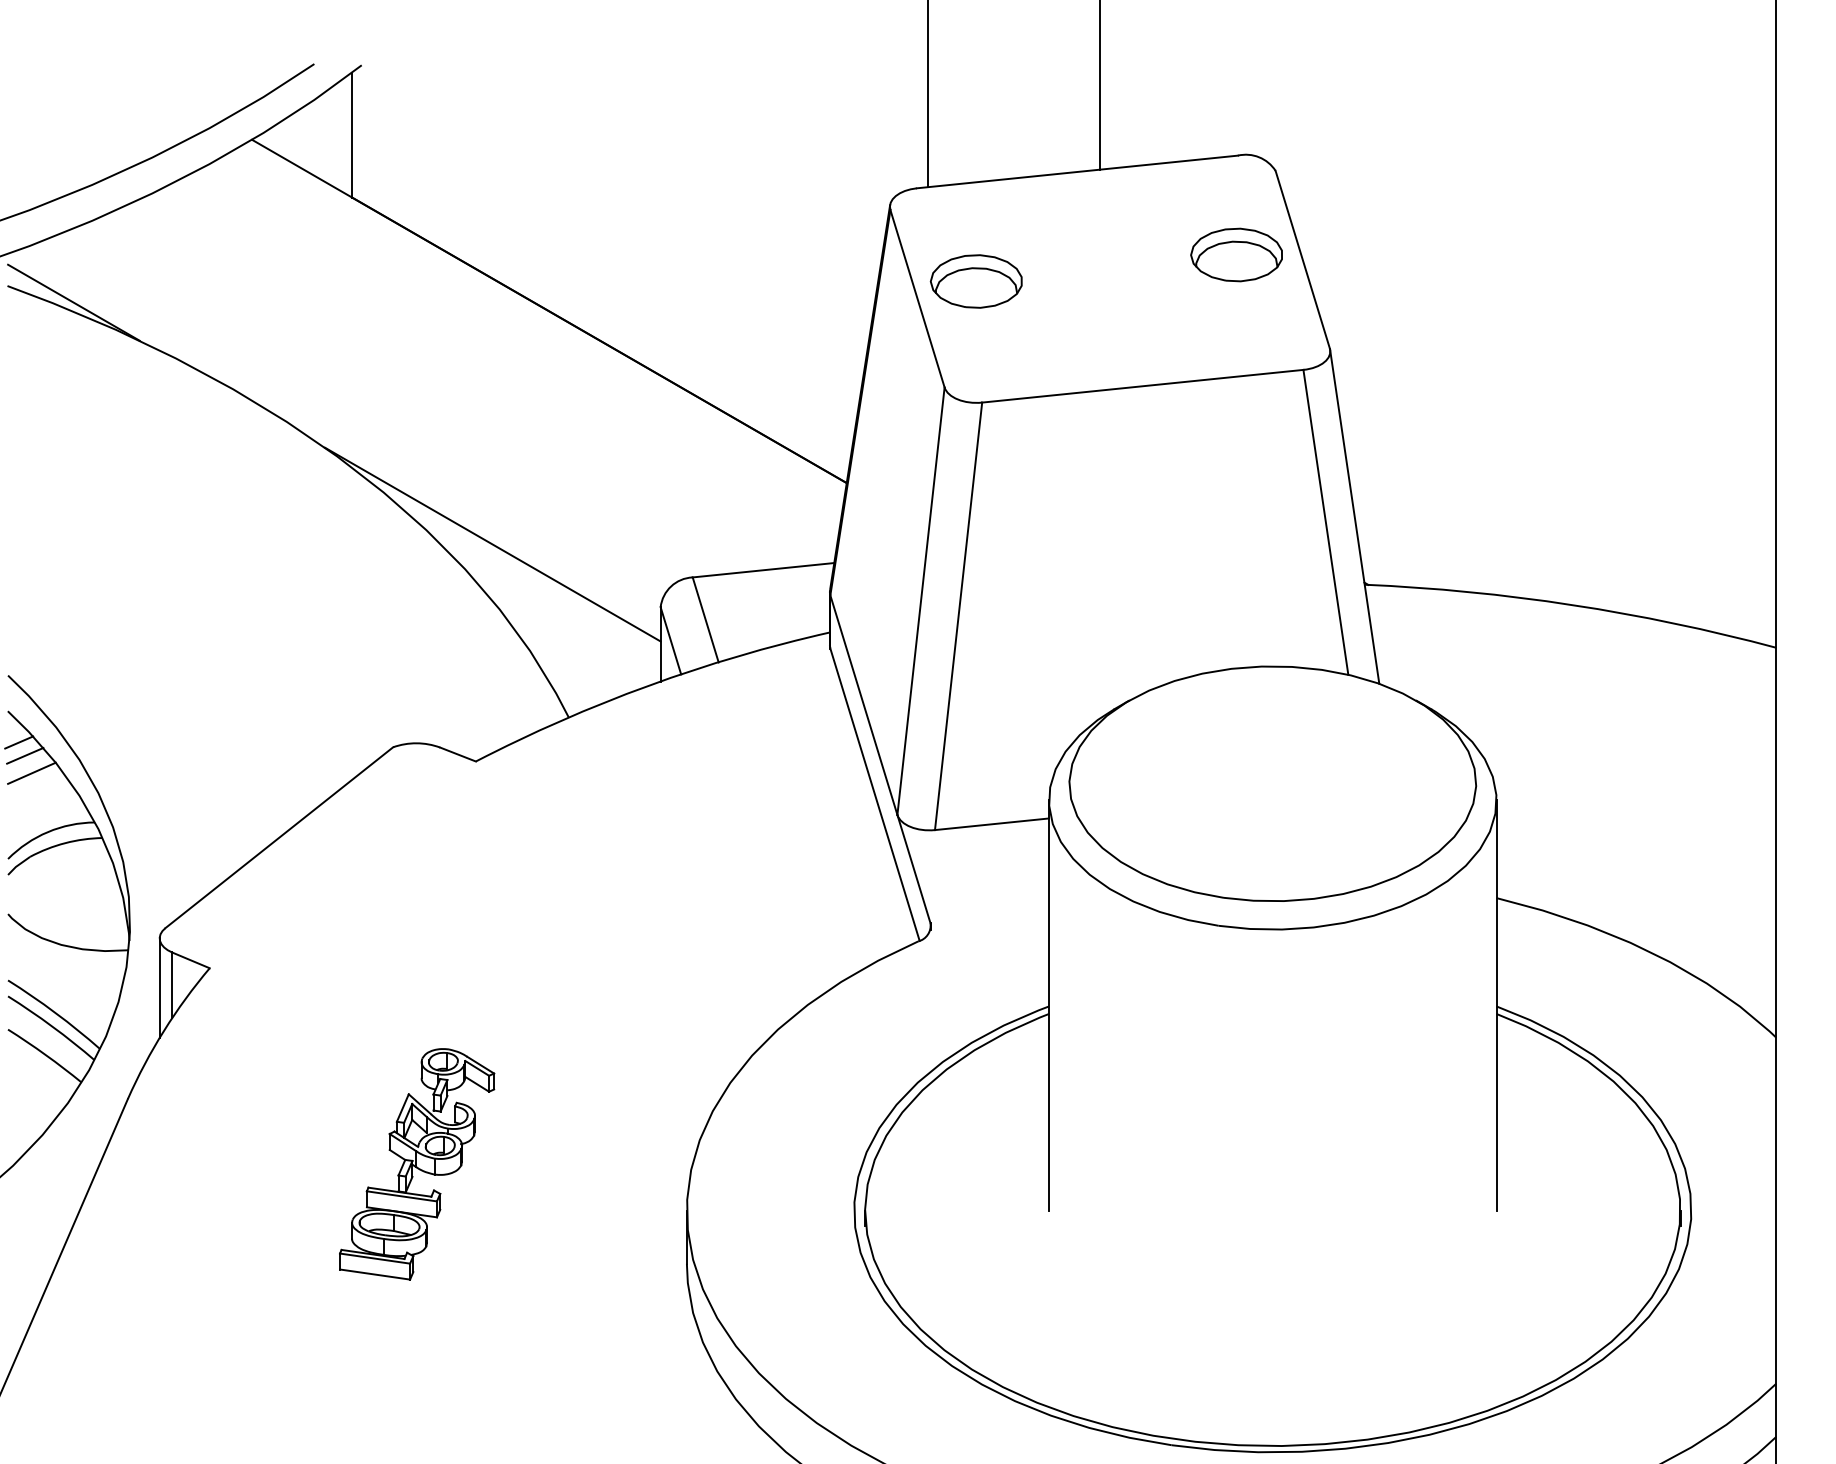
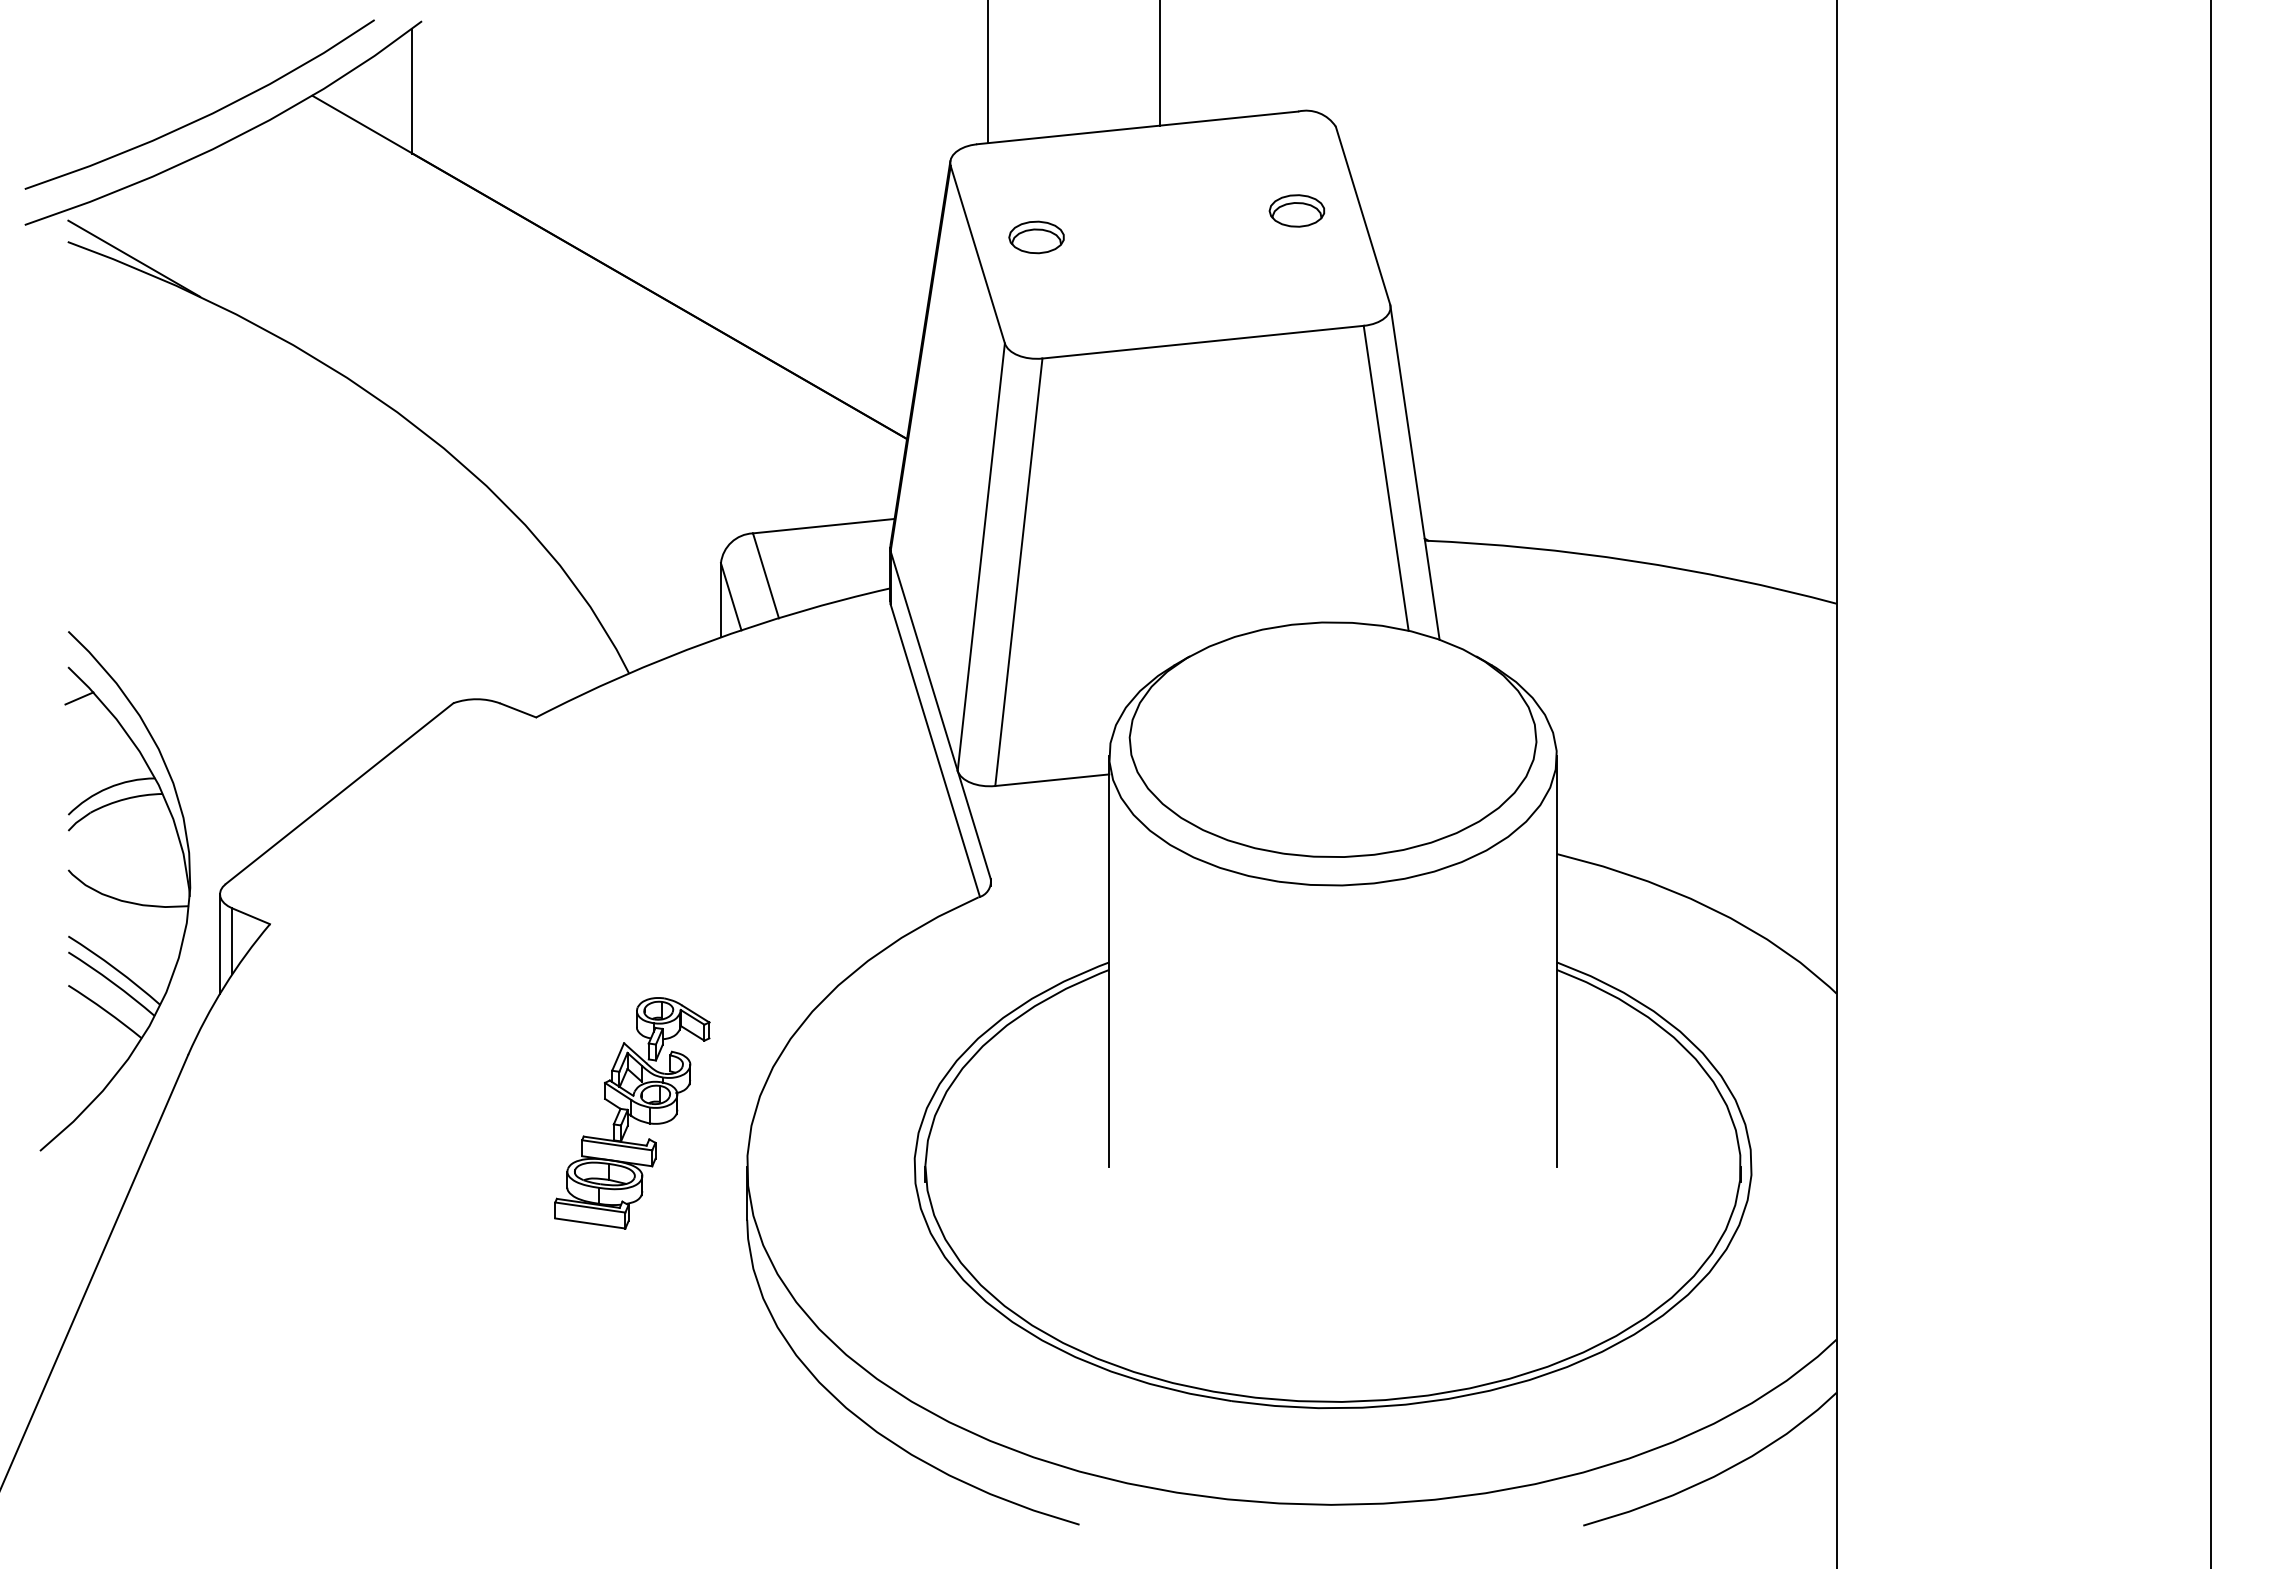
part: (1236, 254) -> (1296, 210), size x0.6
part: (976, 281) -> (1036, 237), size x0.6
line: (492, 544) -> (552, 500), removed
line: (25, 755) -> (85, 711), removed
line: (32, 772) -> (92, 728), removed
part: (417, 1164) -> (632, 1113), moved

